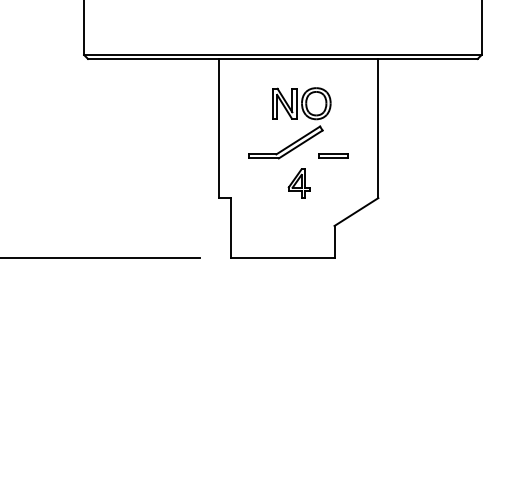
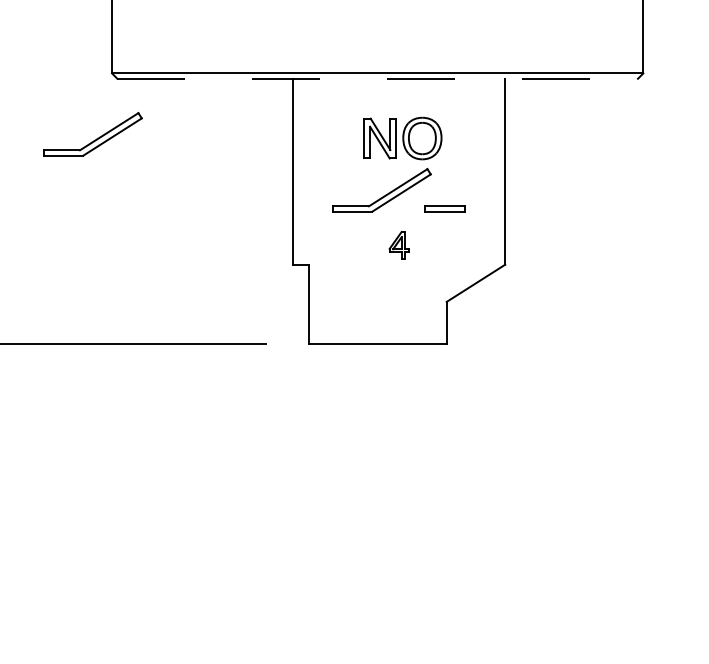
line: (283, 58) -> (378, 78), solid -> dashed
part: (69, 100) -> (92, 134), added
part: (298, 183) -> (398, 245), size x0.7

